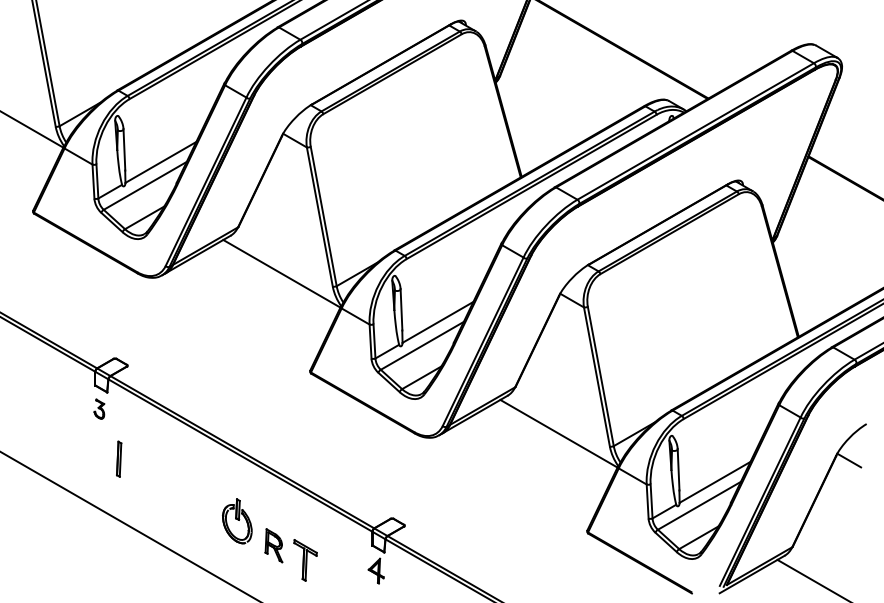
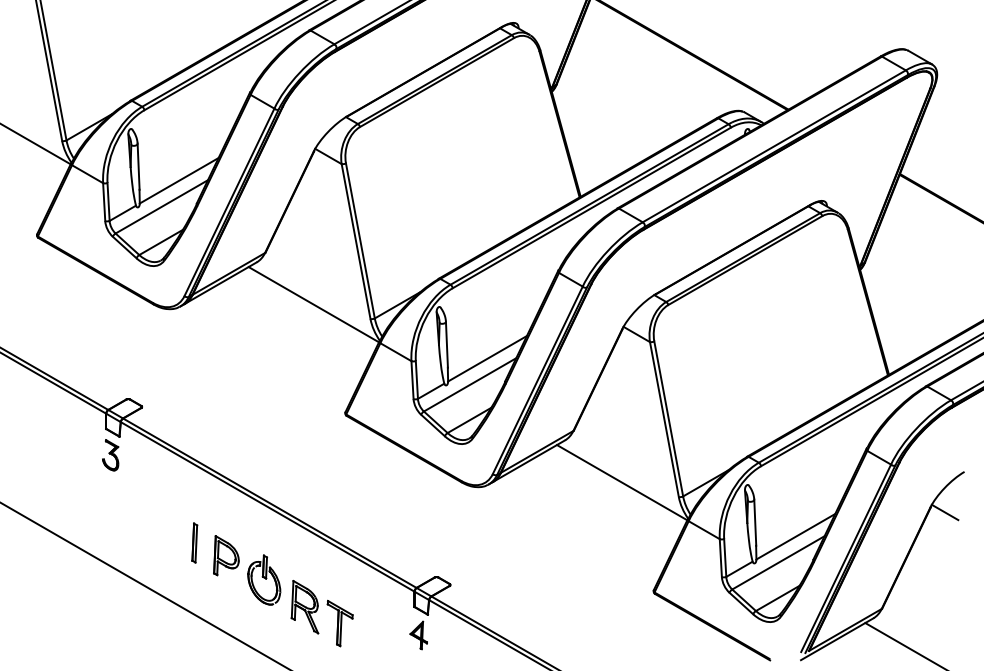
part: (99, 409) -> (110, 455), size x1.43
part: (118, 458) -> (194, 542), moved
part: (203, 499) -> (226, 555), added
part: (273, 545) -> (304, 607), size x1.43

